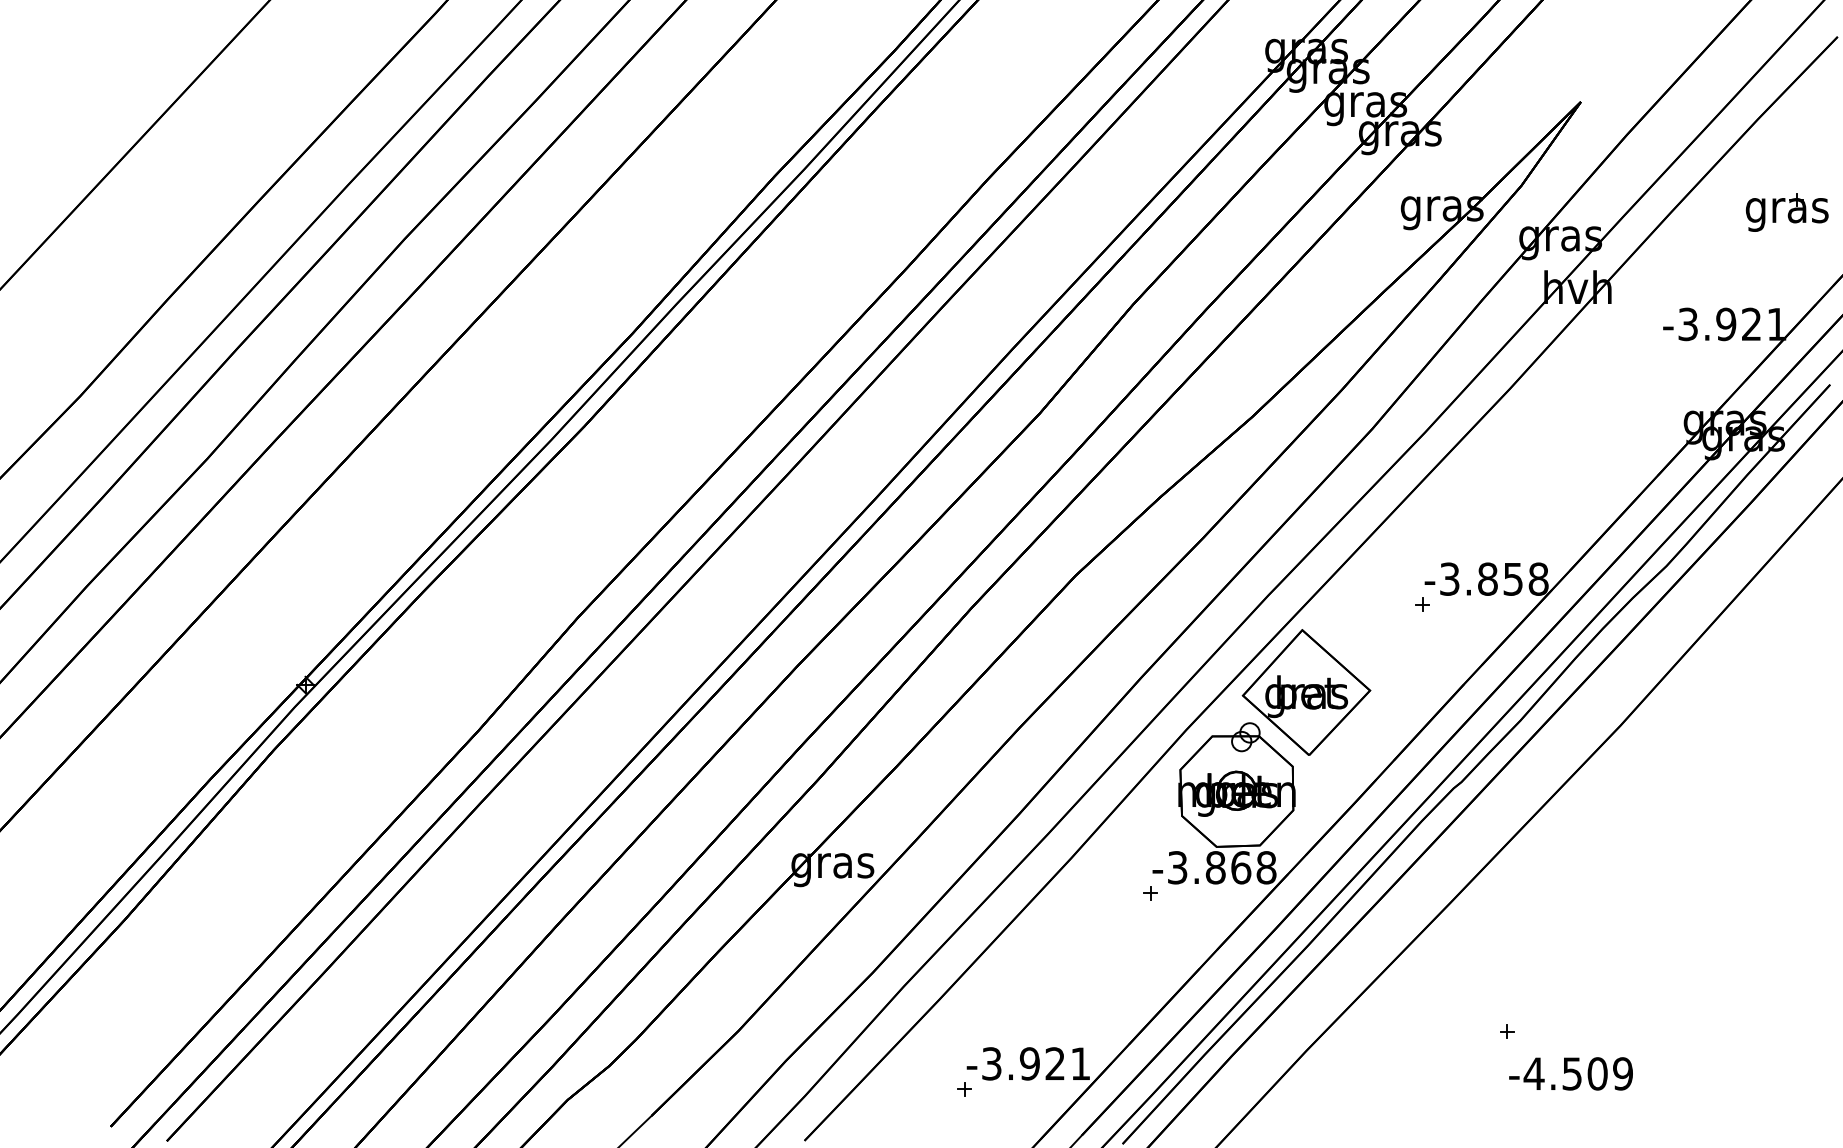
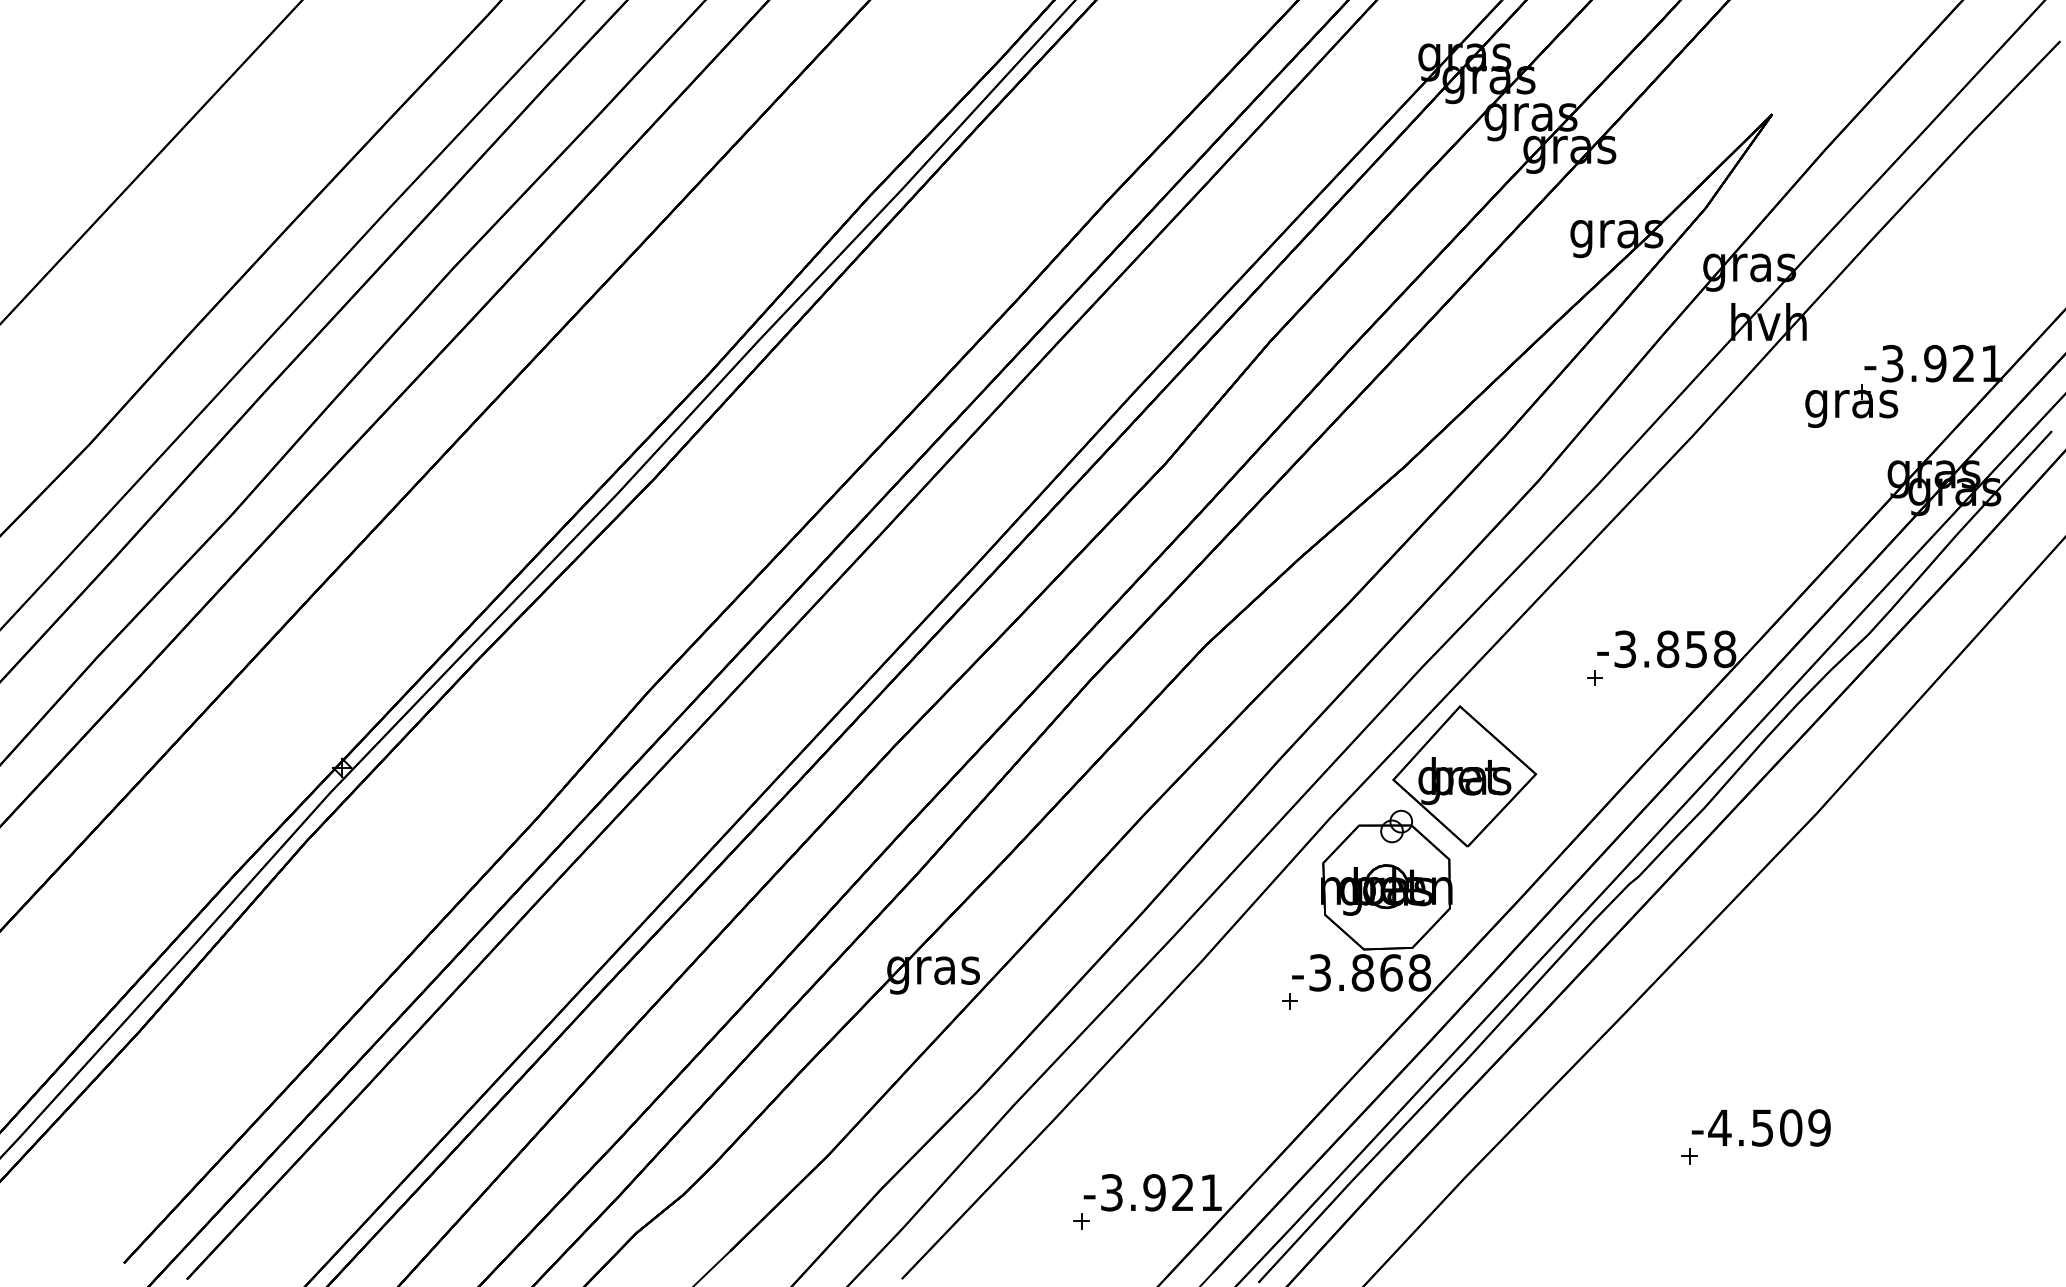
part: (1787, 211) -> (1851, 405), moved
text: (1570, 1073) -> (1760, 1127), moved

